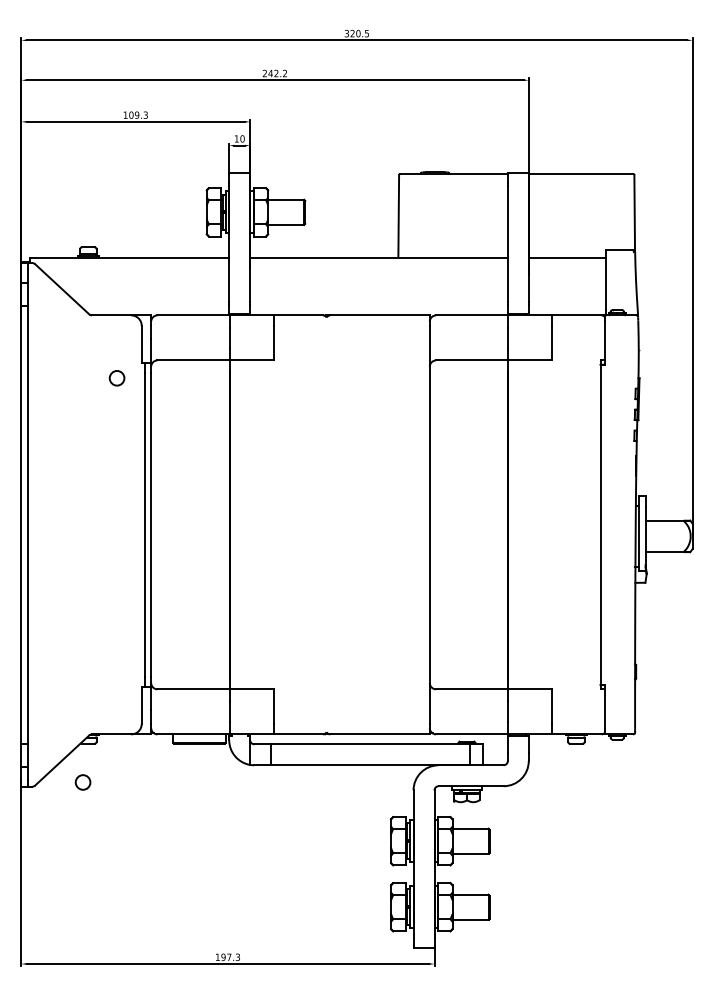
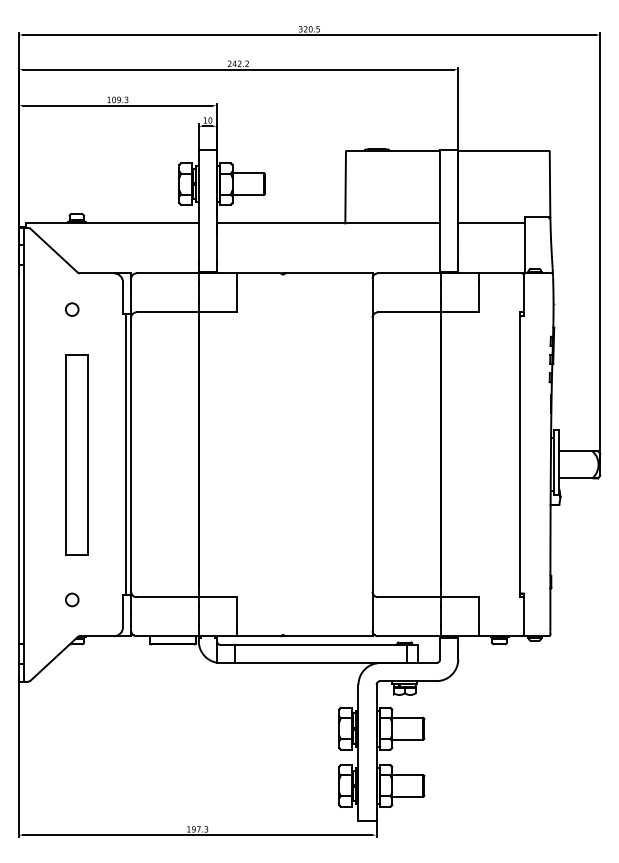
circle: (116, 378) -> (71, 309), moved
part: (88, 524) -> (76, 454), added
circle: (82, 782) -> (71, 599), moved

